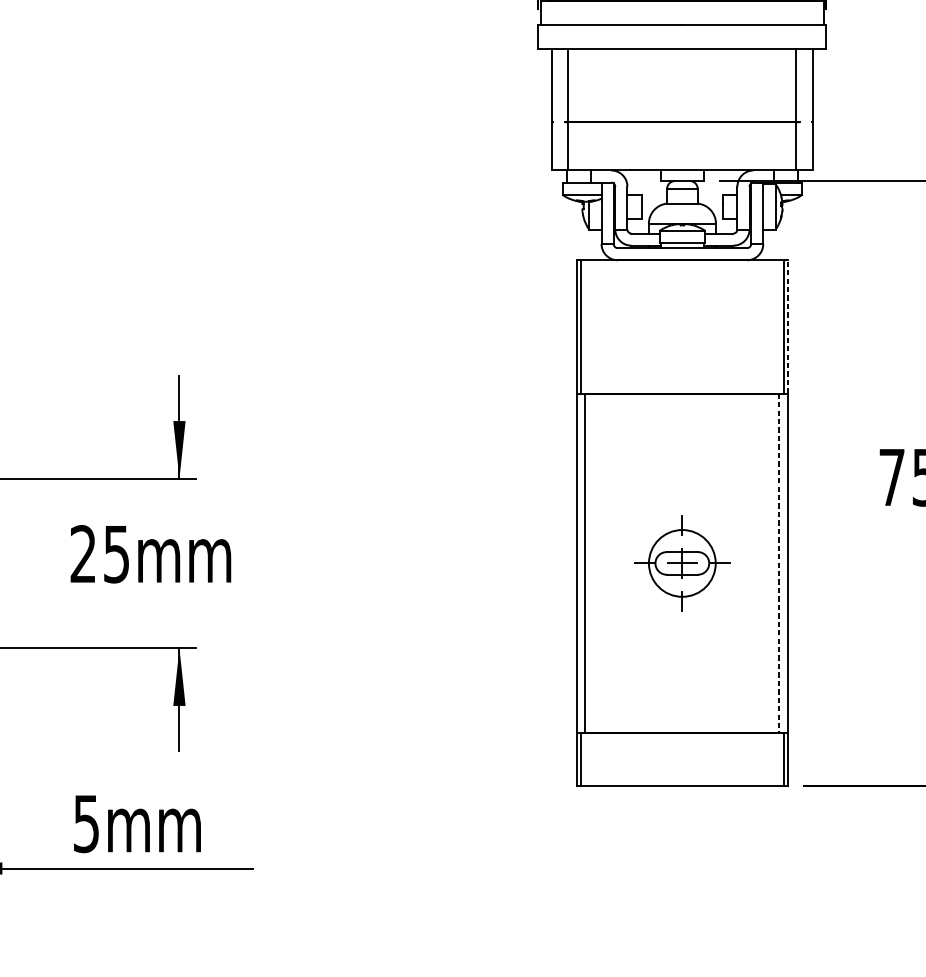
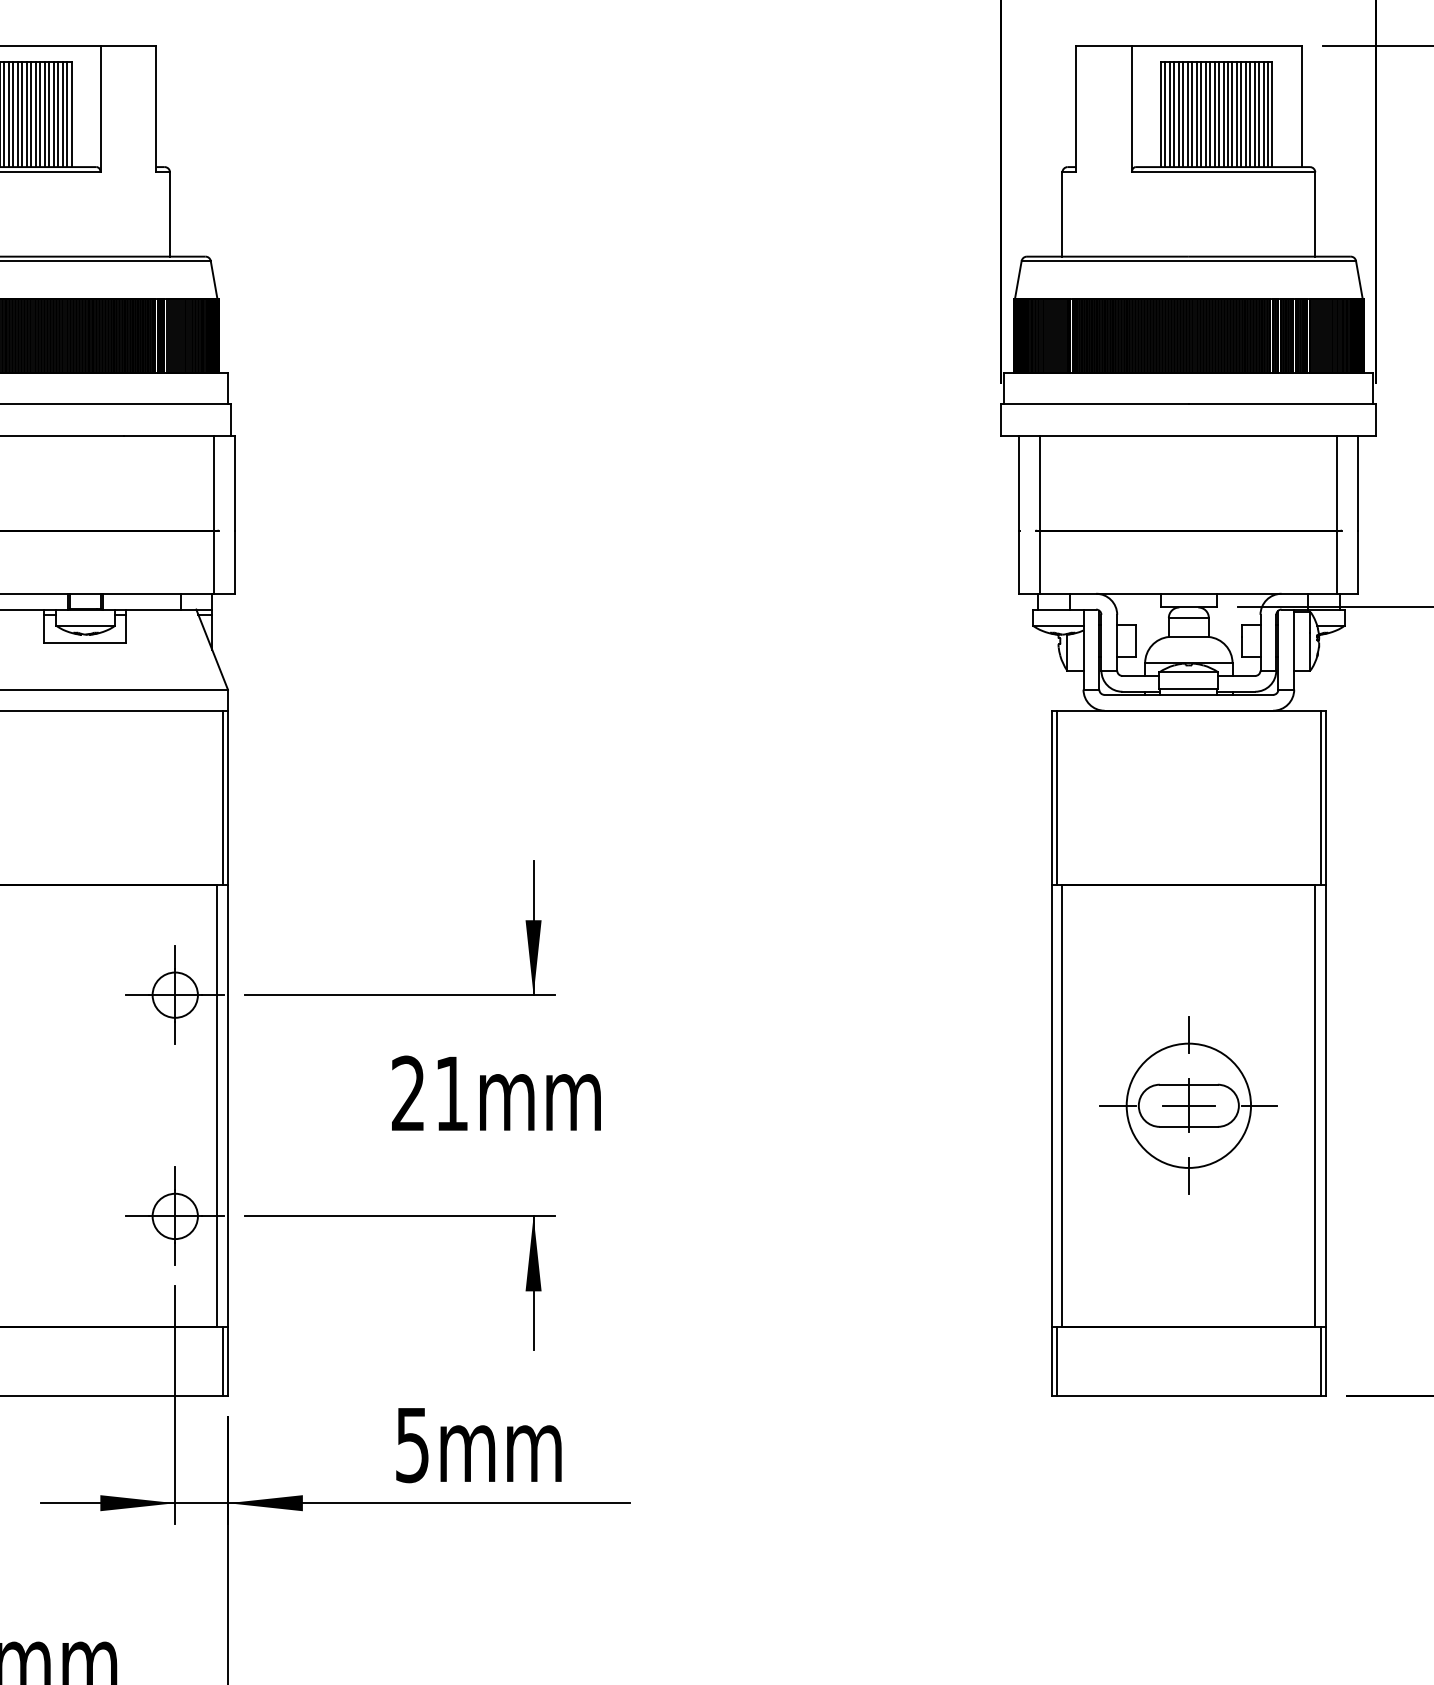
line: (787, 326) -> (1325, 797), dashed -> solid
text: (116, 554) -> (451, 1093), 25mm -> 21mm
part: (682, 563) -> (1188, 1105), size x1.43
line: (779, 564) -> (1315, 1106), dashed -> solid

